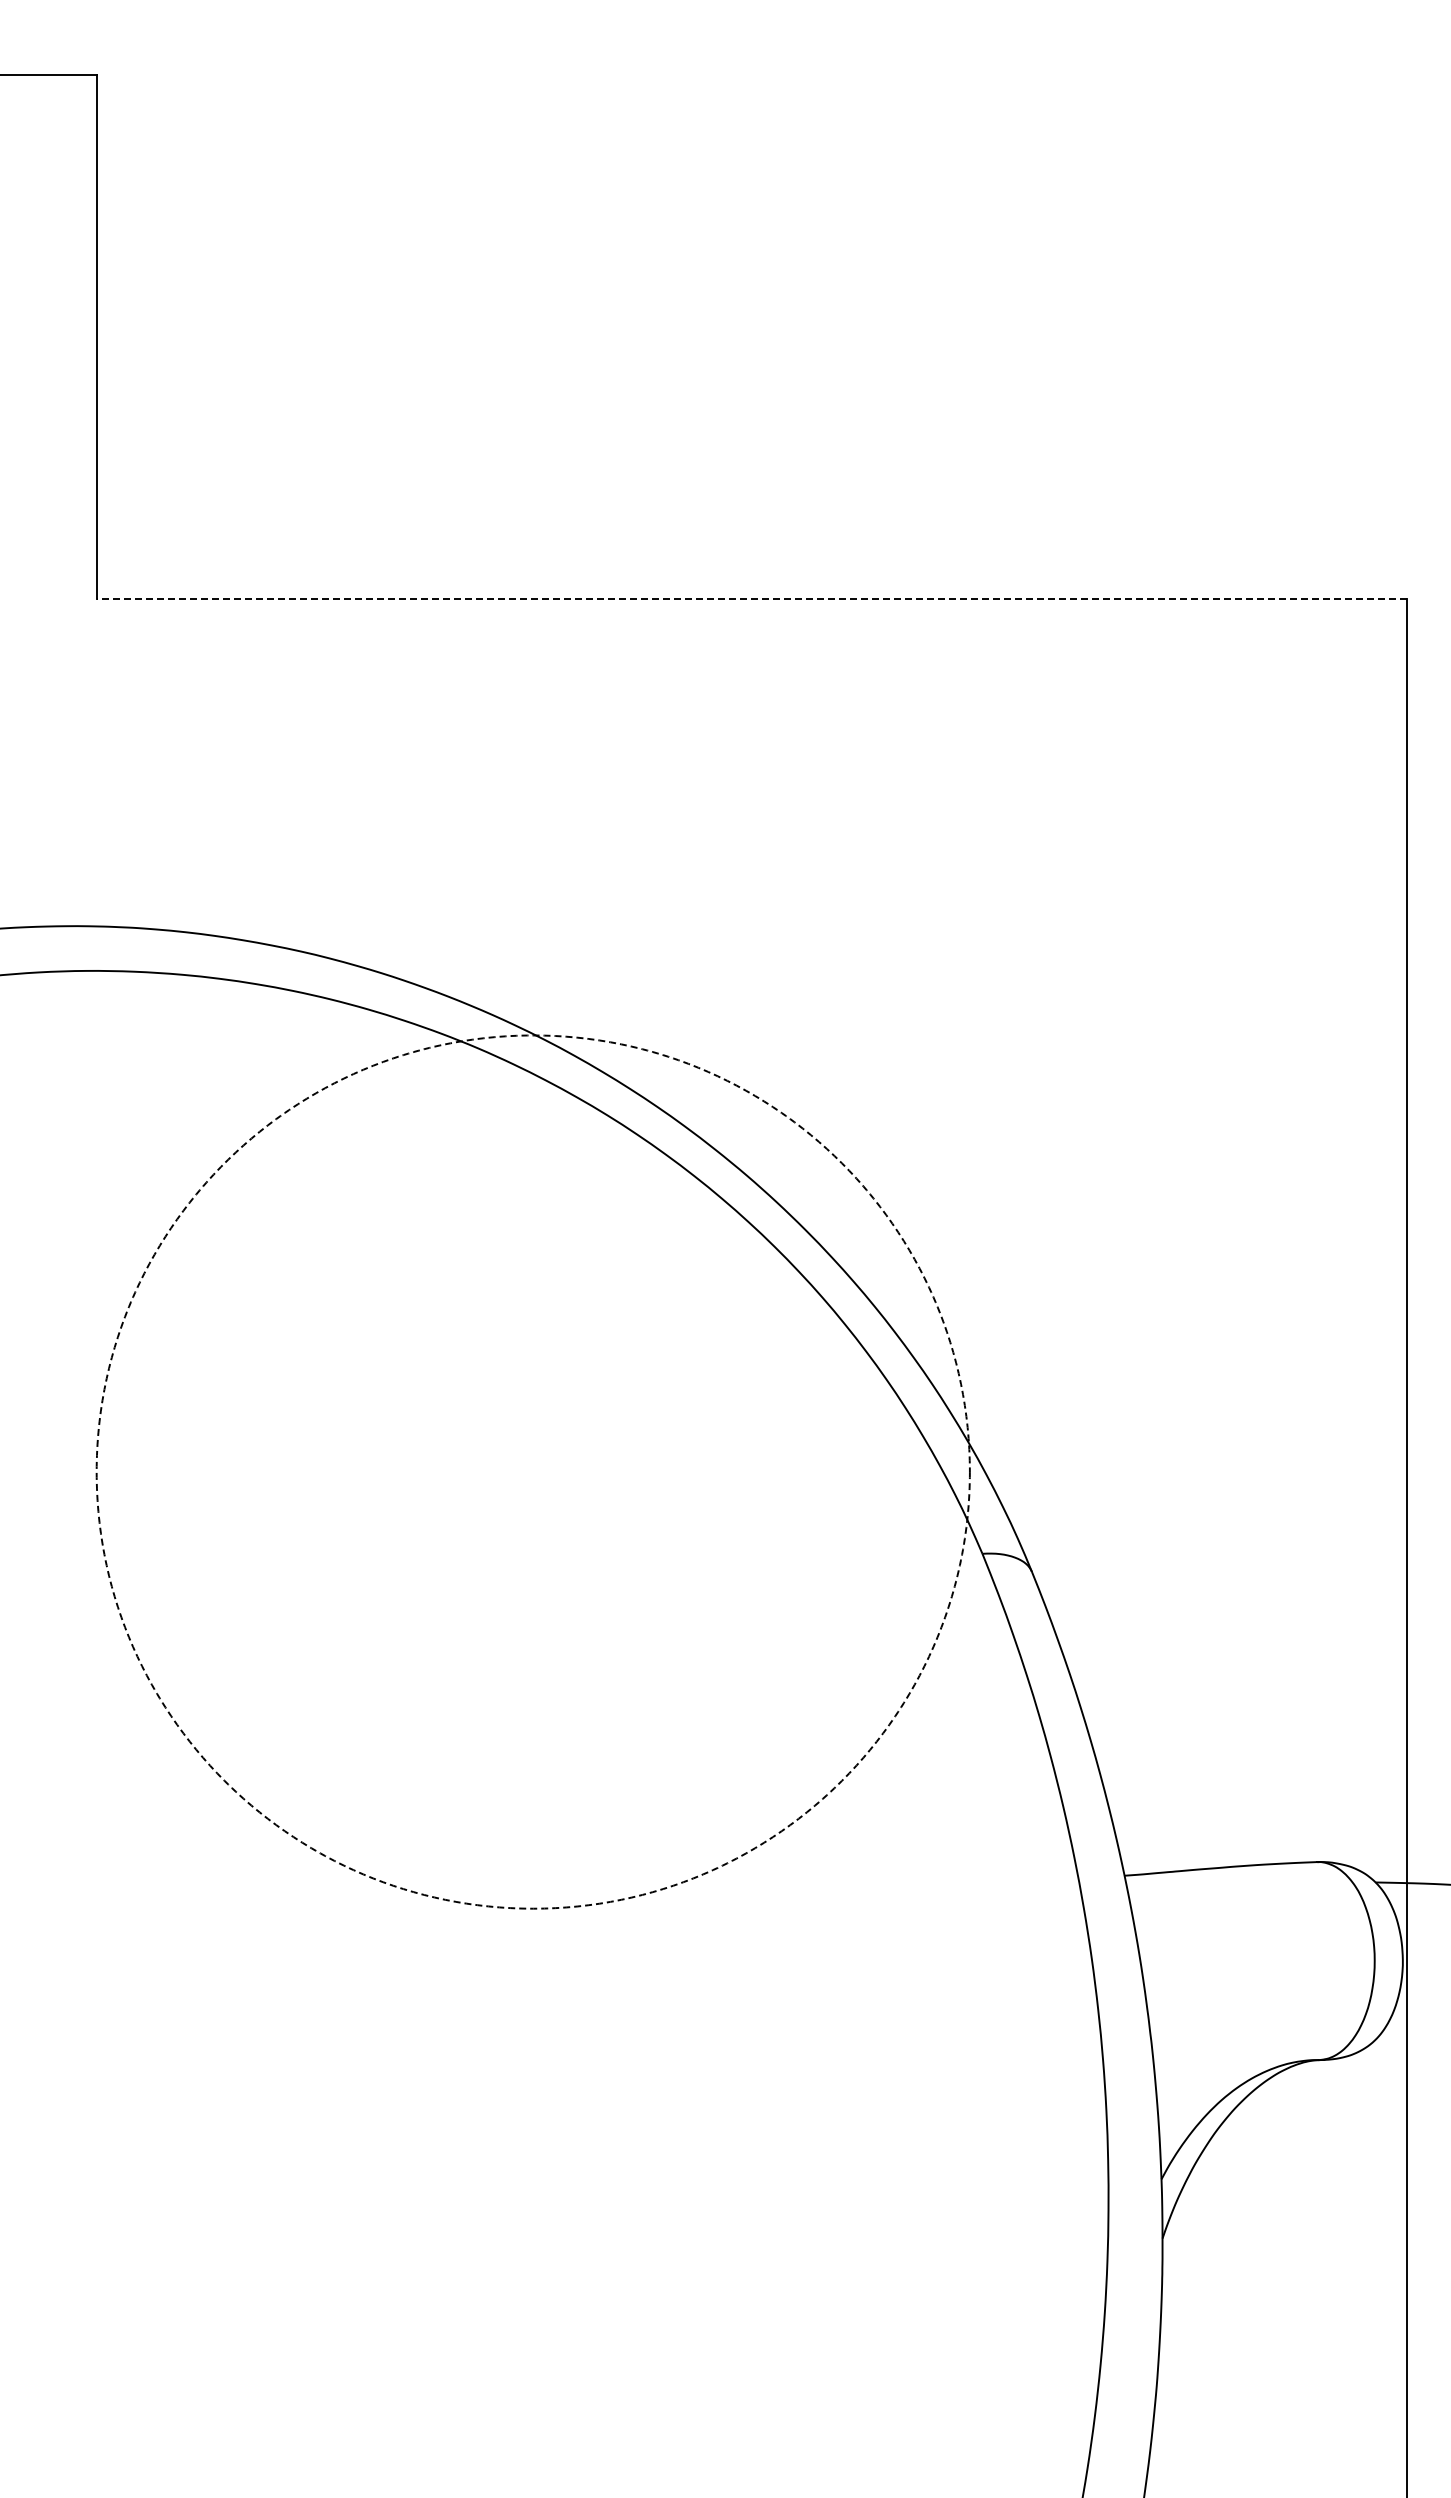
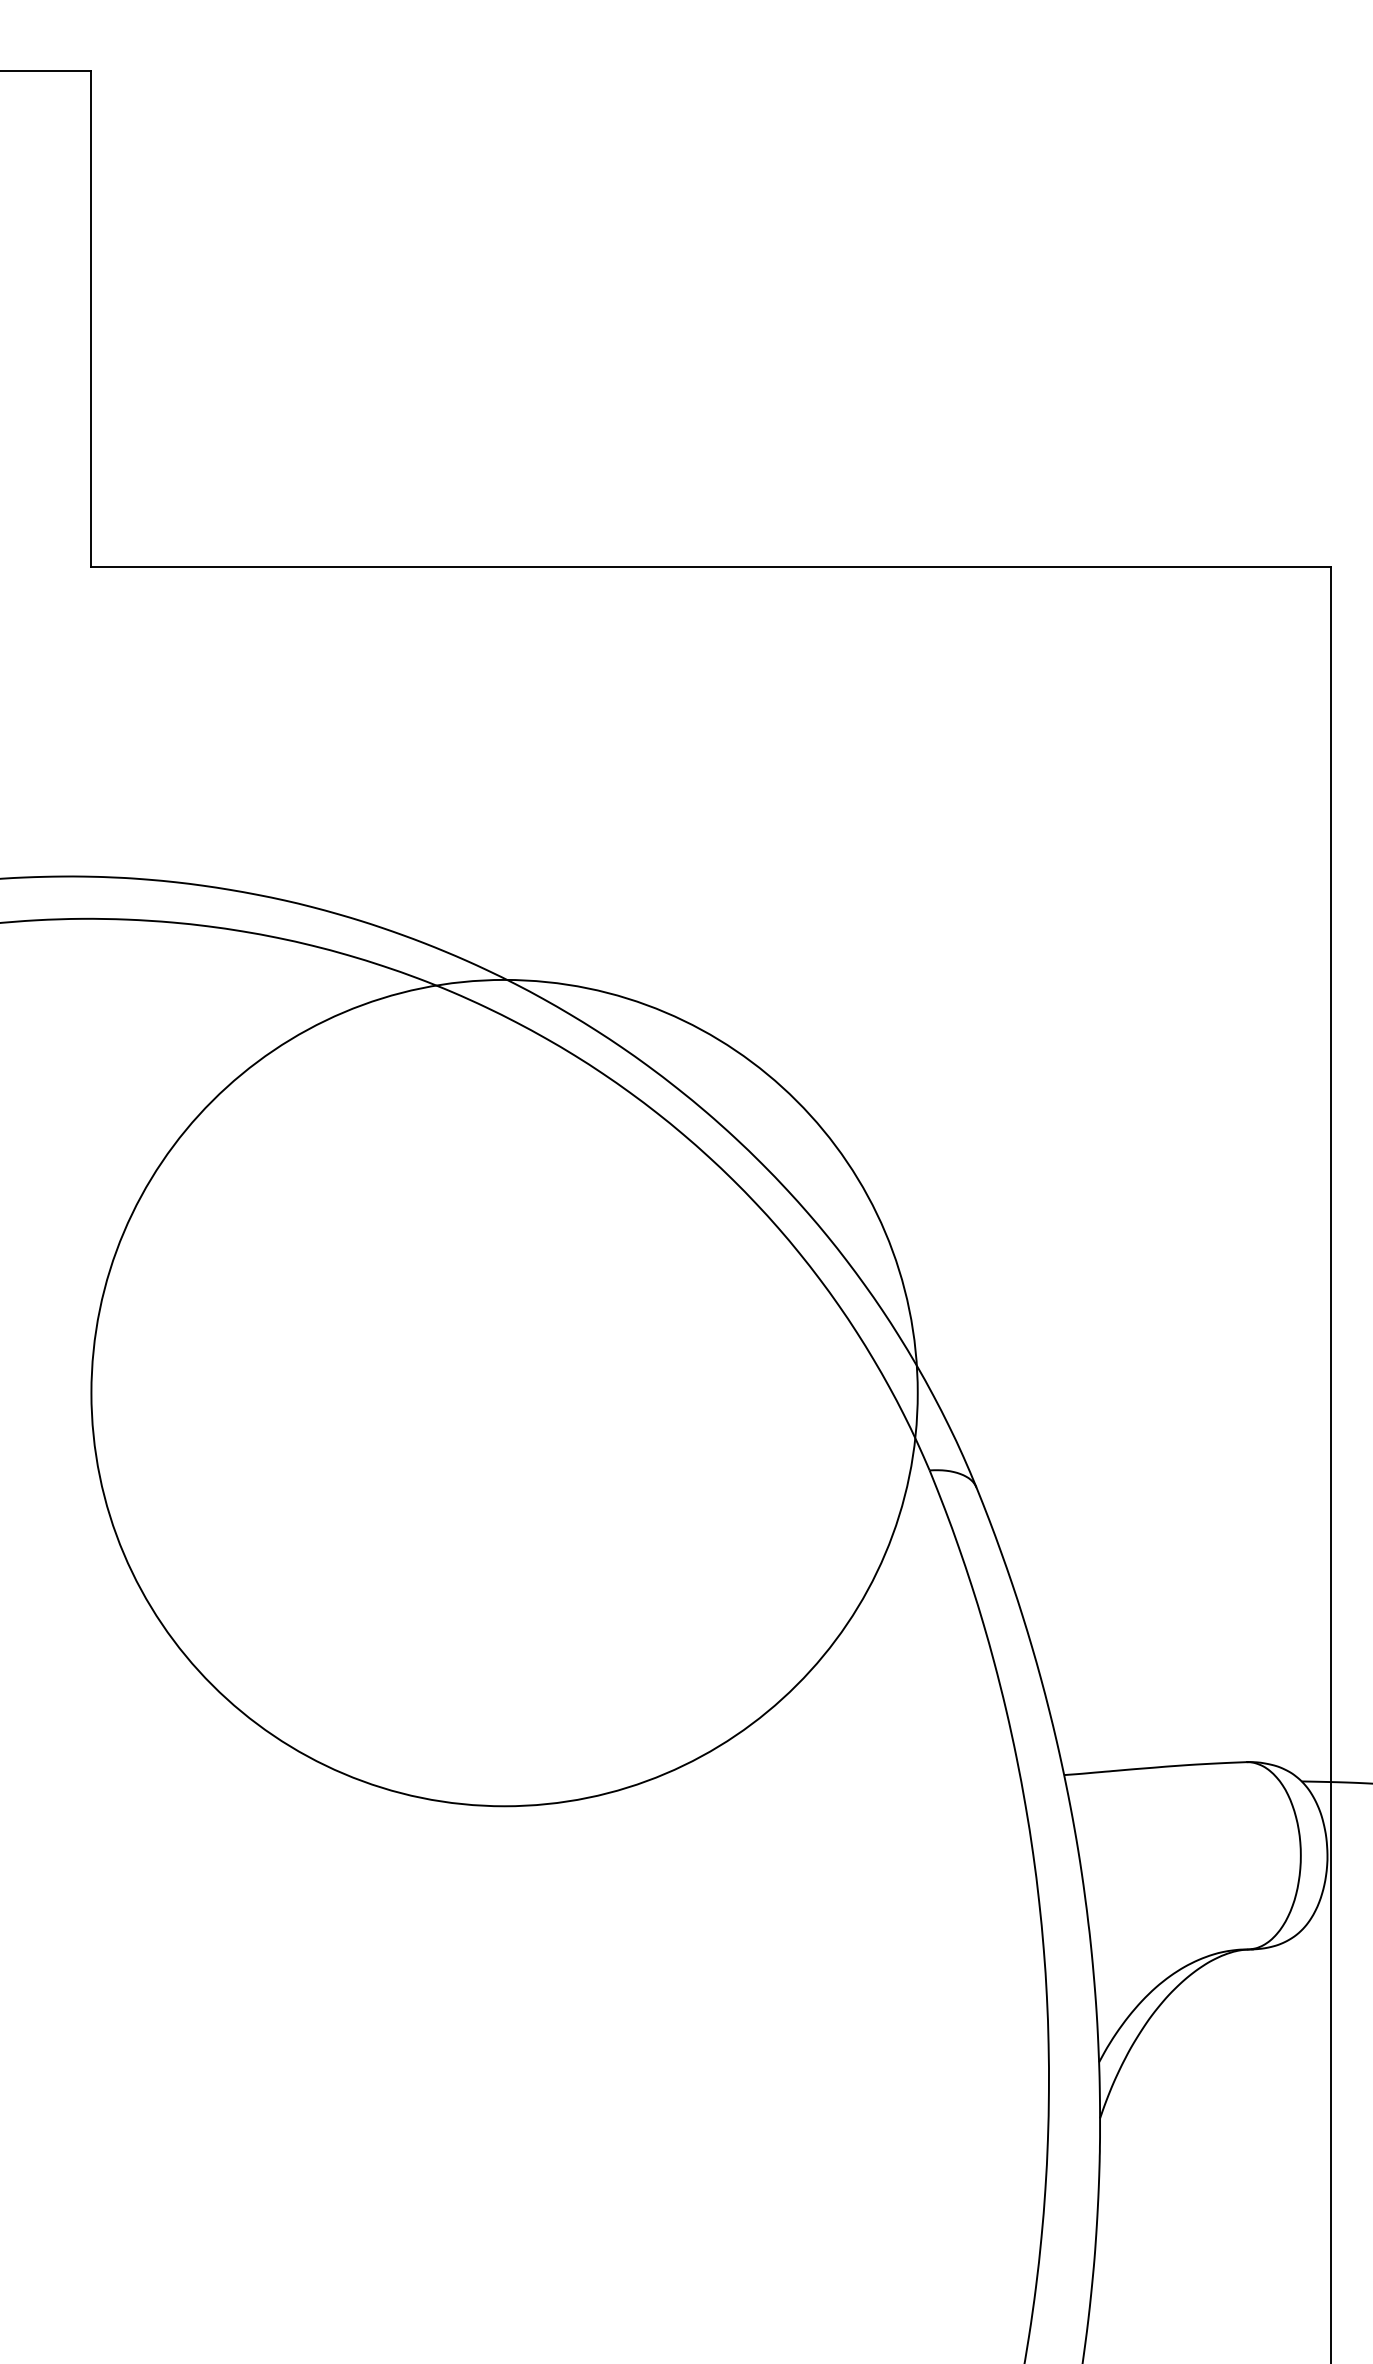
line: (751, 598) -> (711, 566), dashed -> solid
circle: (532, 1471) -> (503, 1392), dashed -> solid

